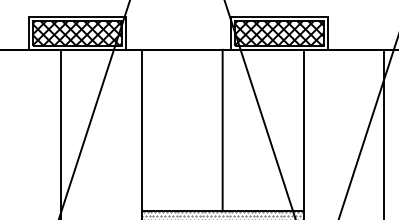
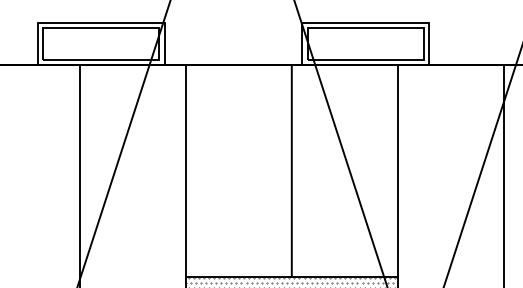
hatch: (76, 33) -> (100, 43), removed
hatch: (278, 33) -> (365, 43), removed

